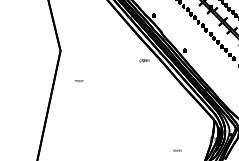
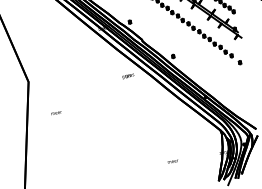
text: (177, 150) -> (172, 161), moved

